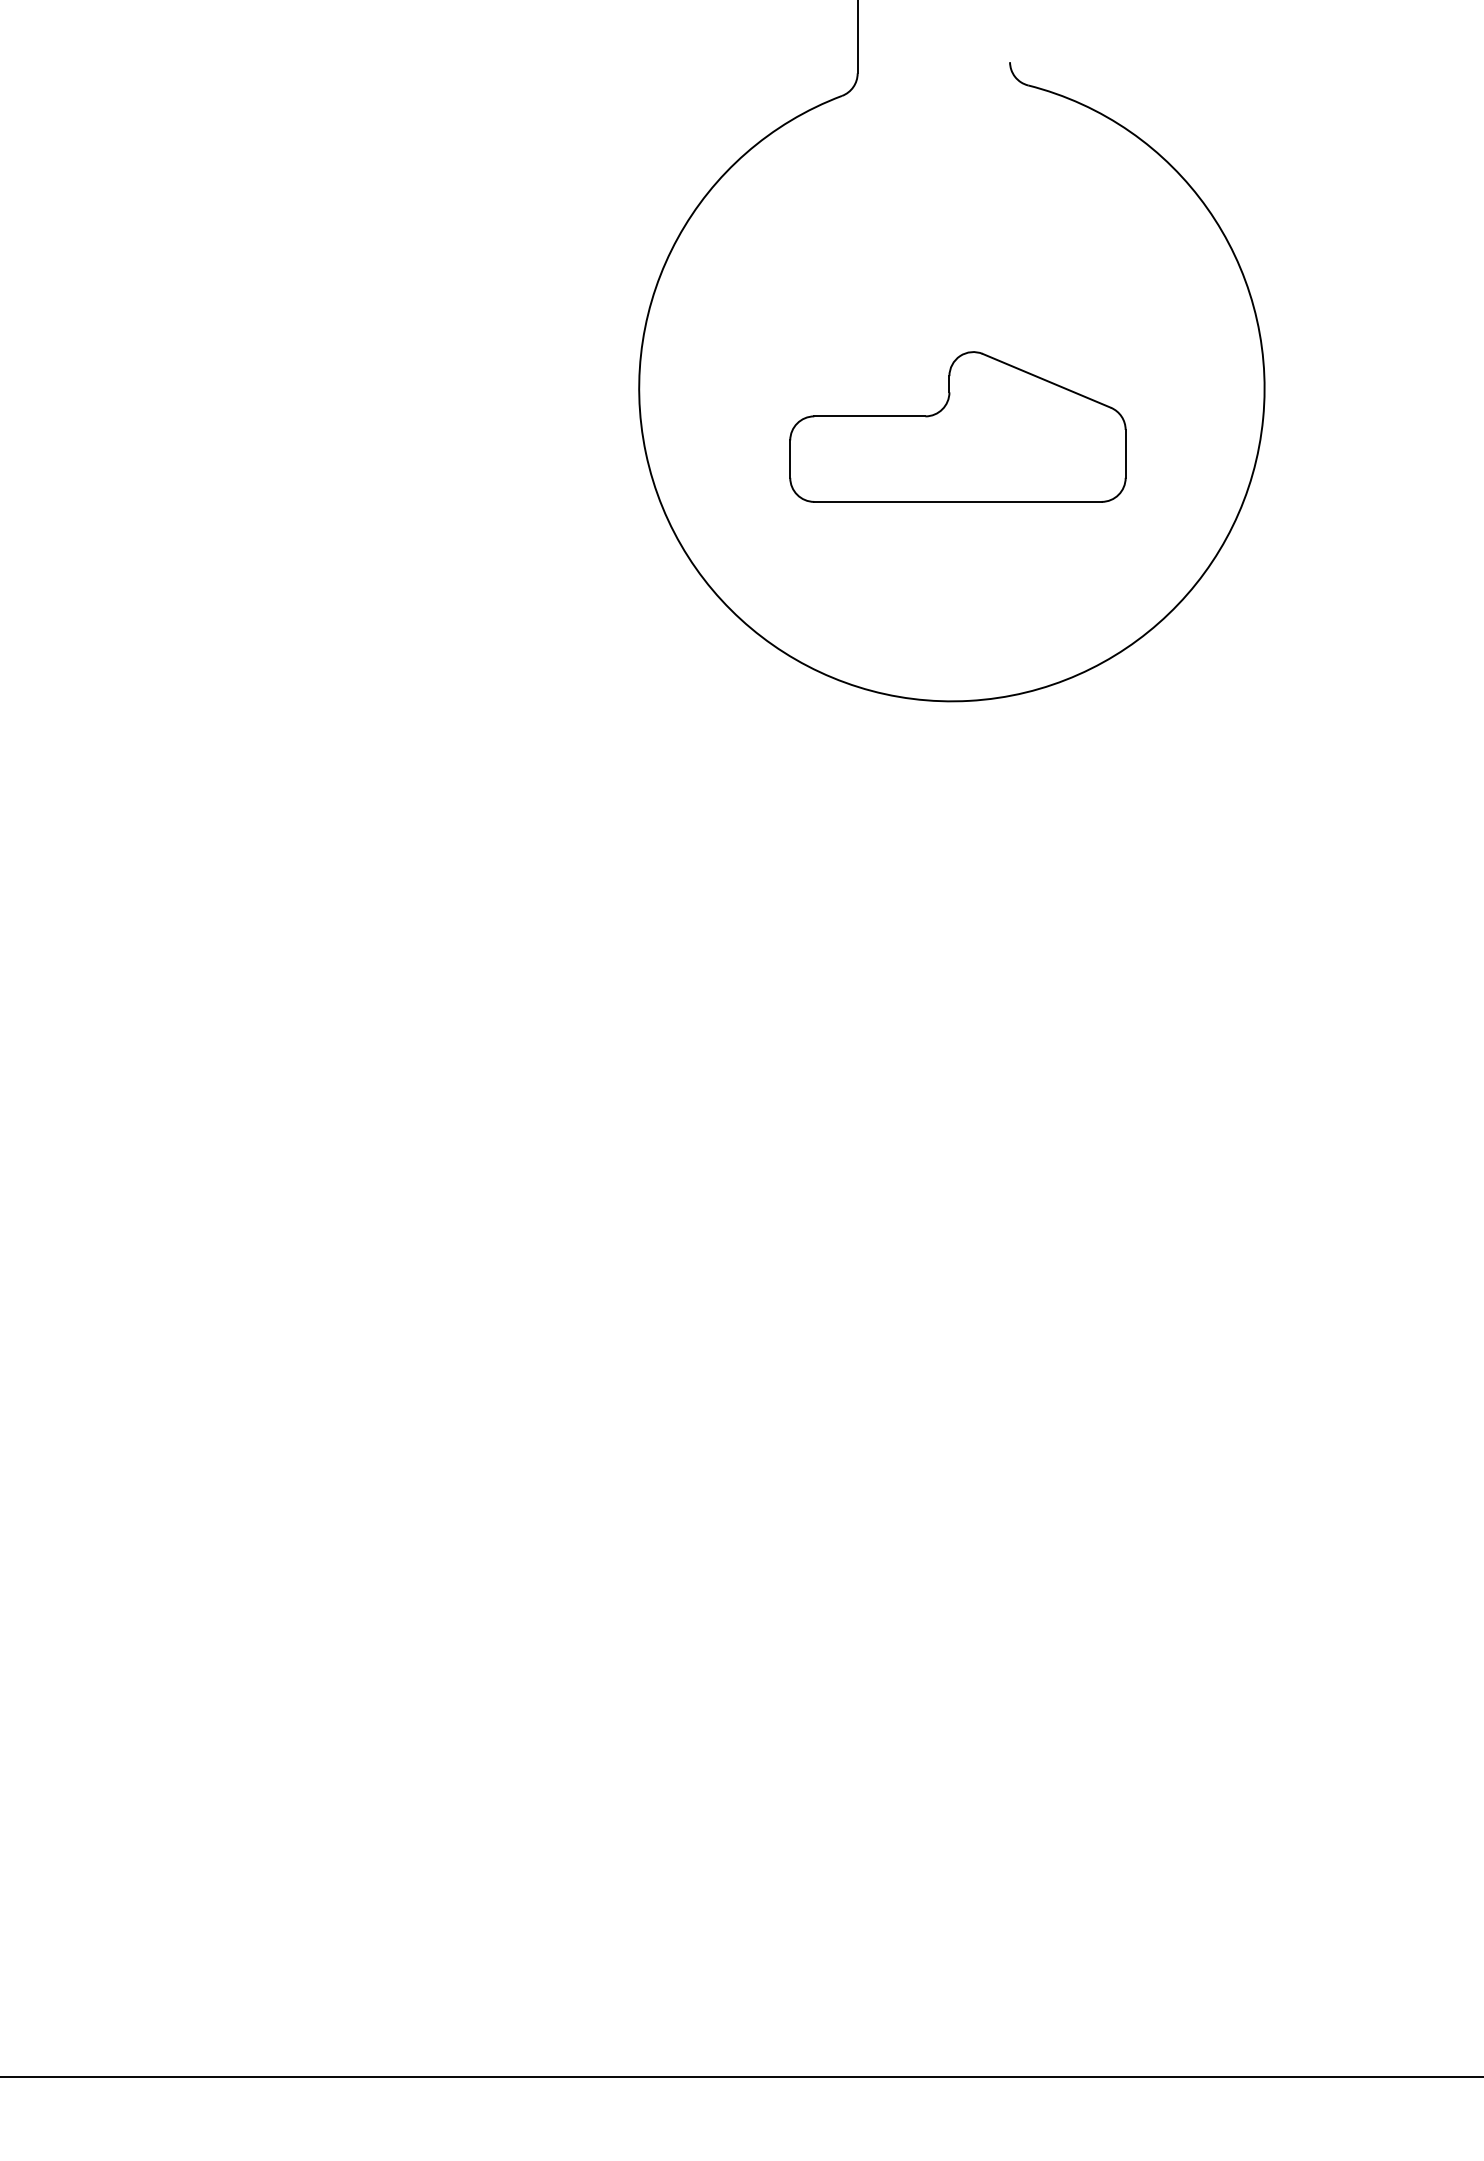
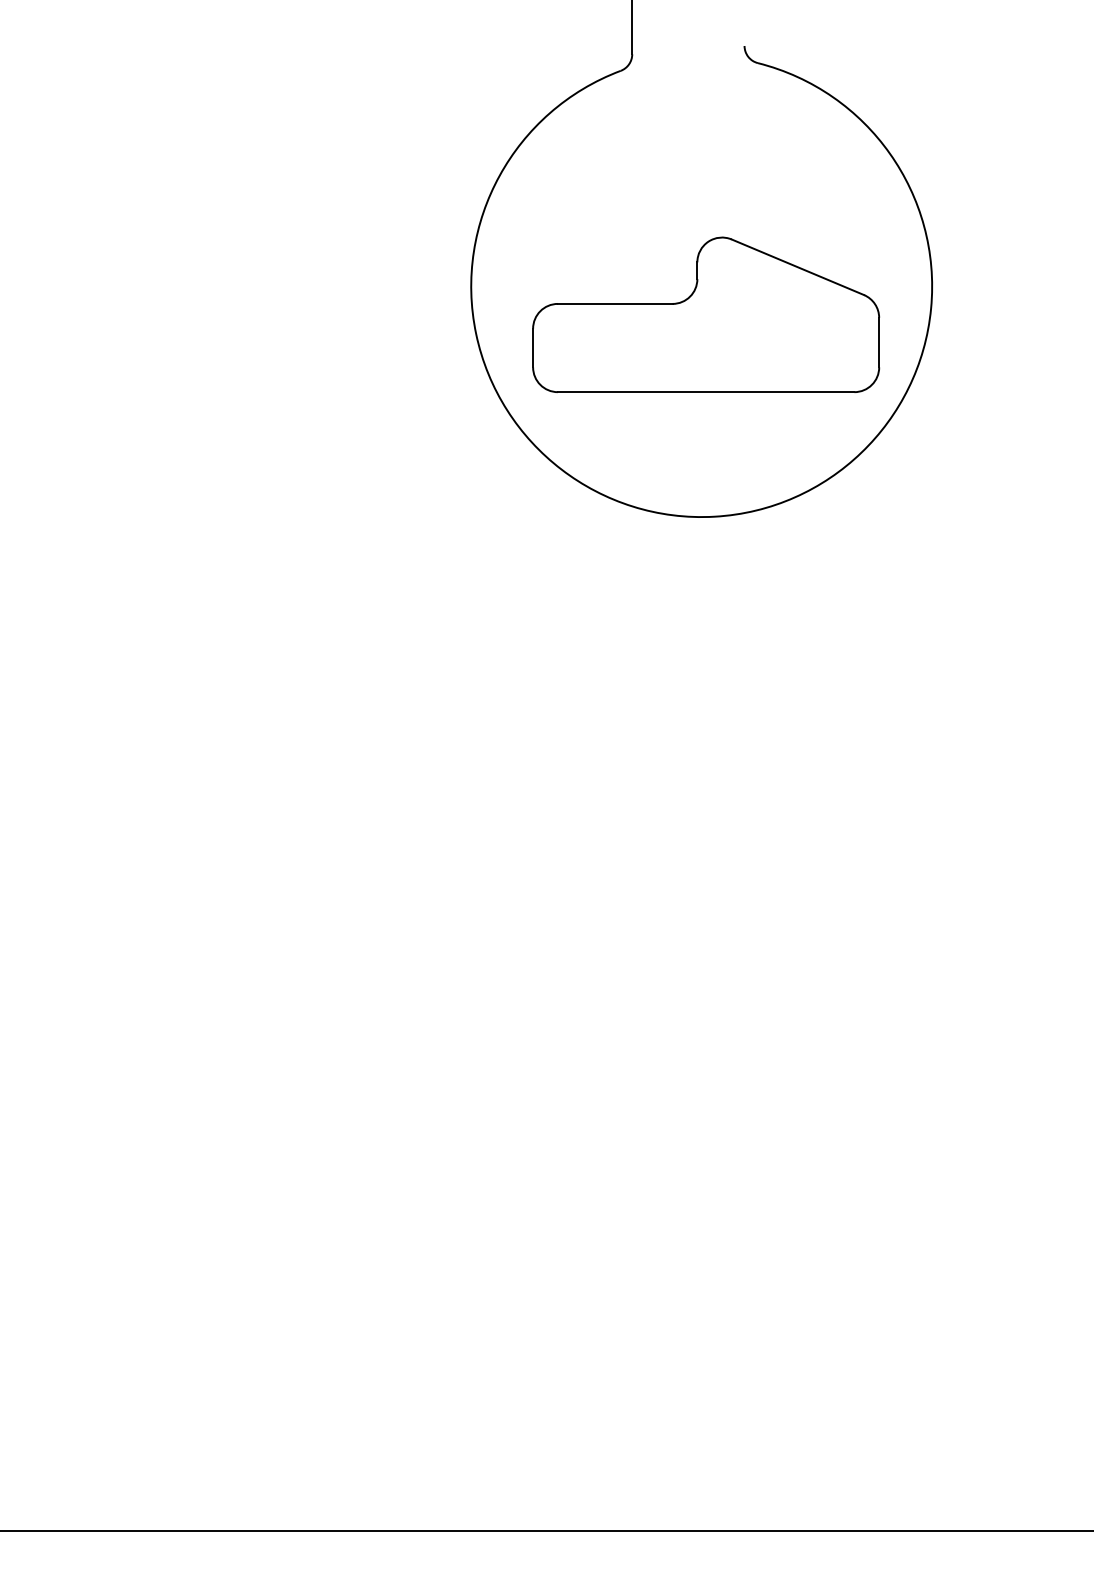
part: (957, 426) -> (705, 314), size x1.4

